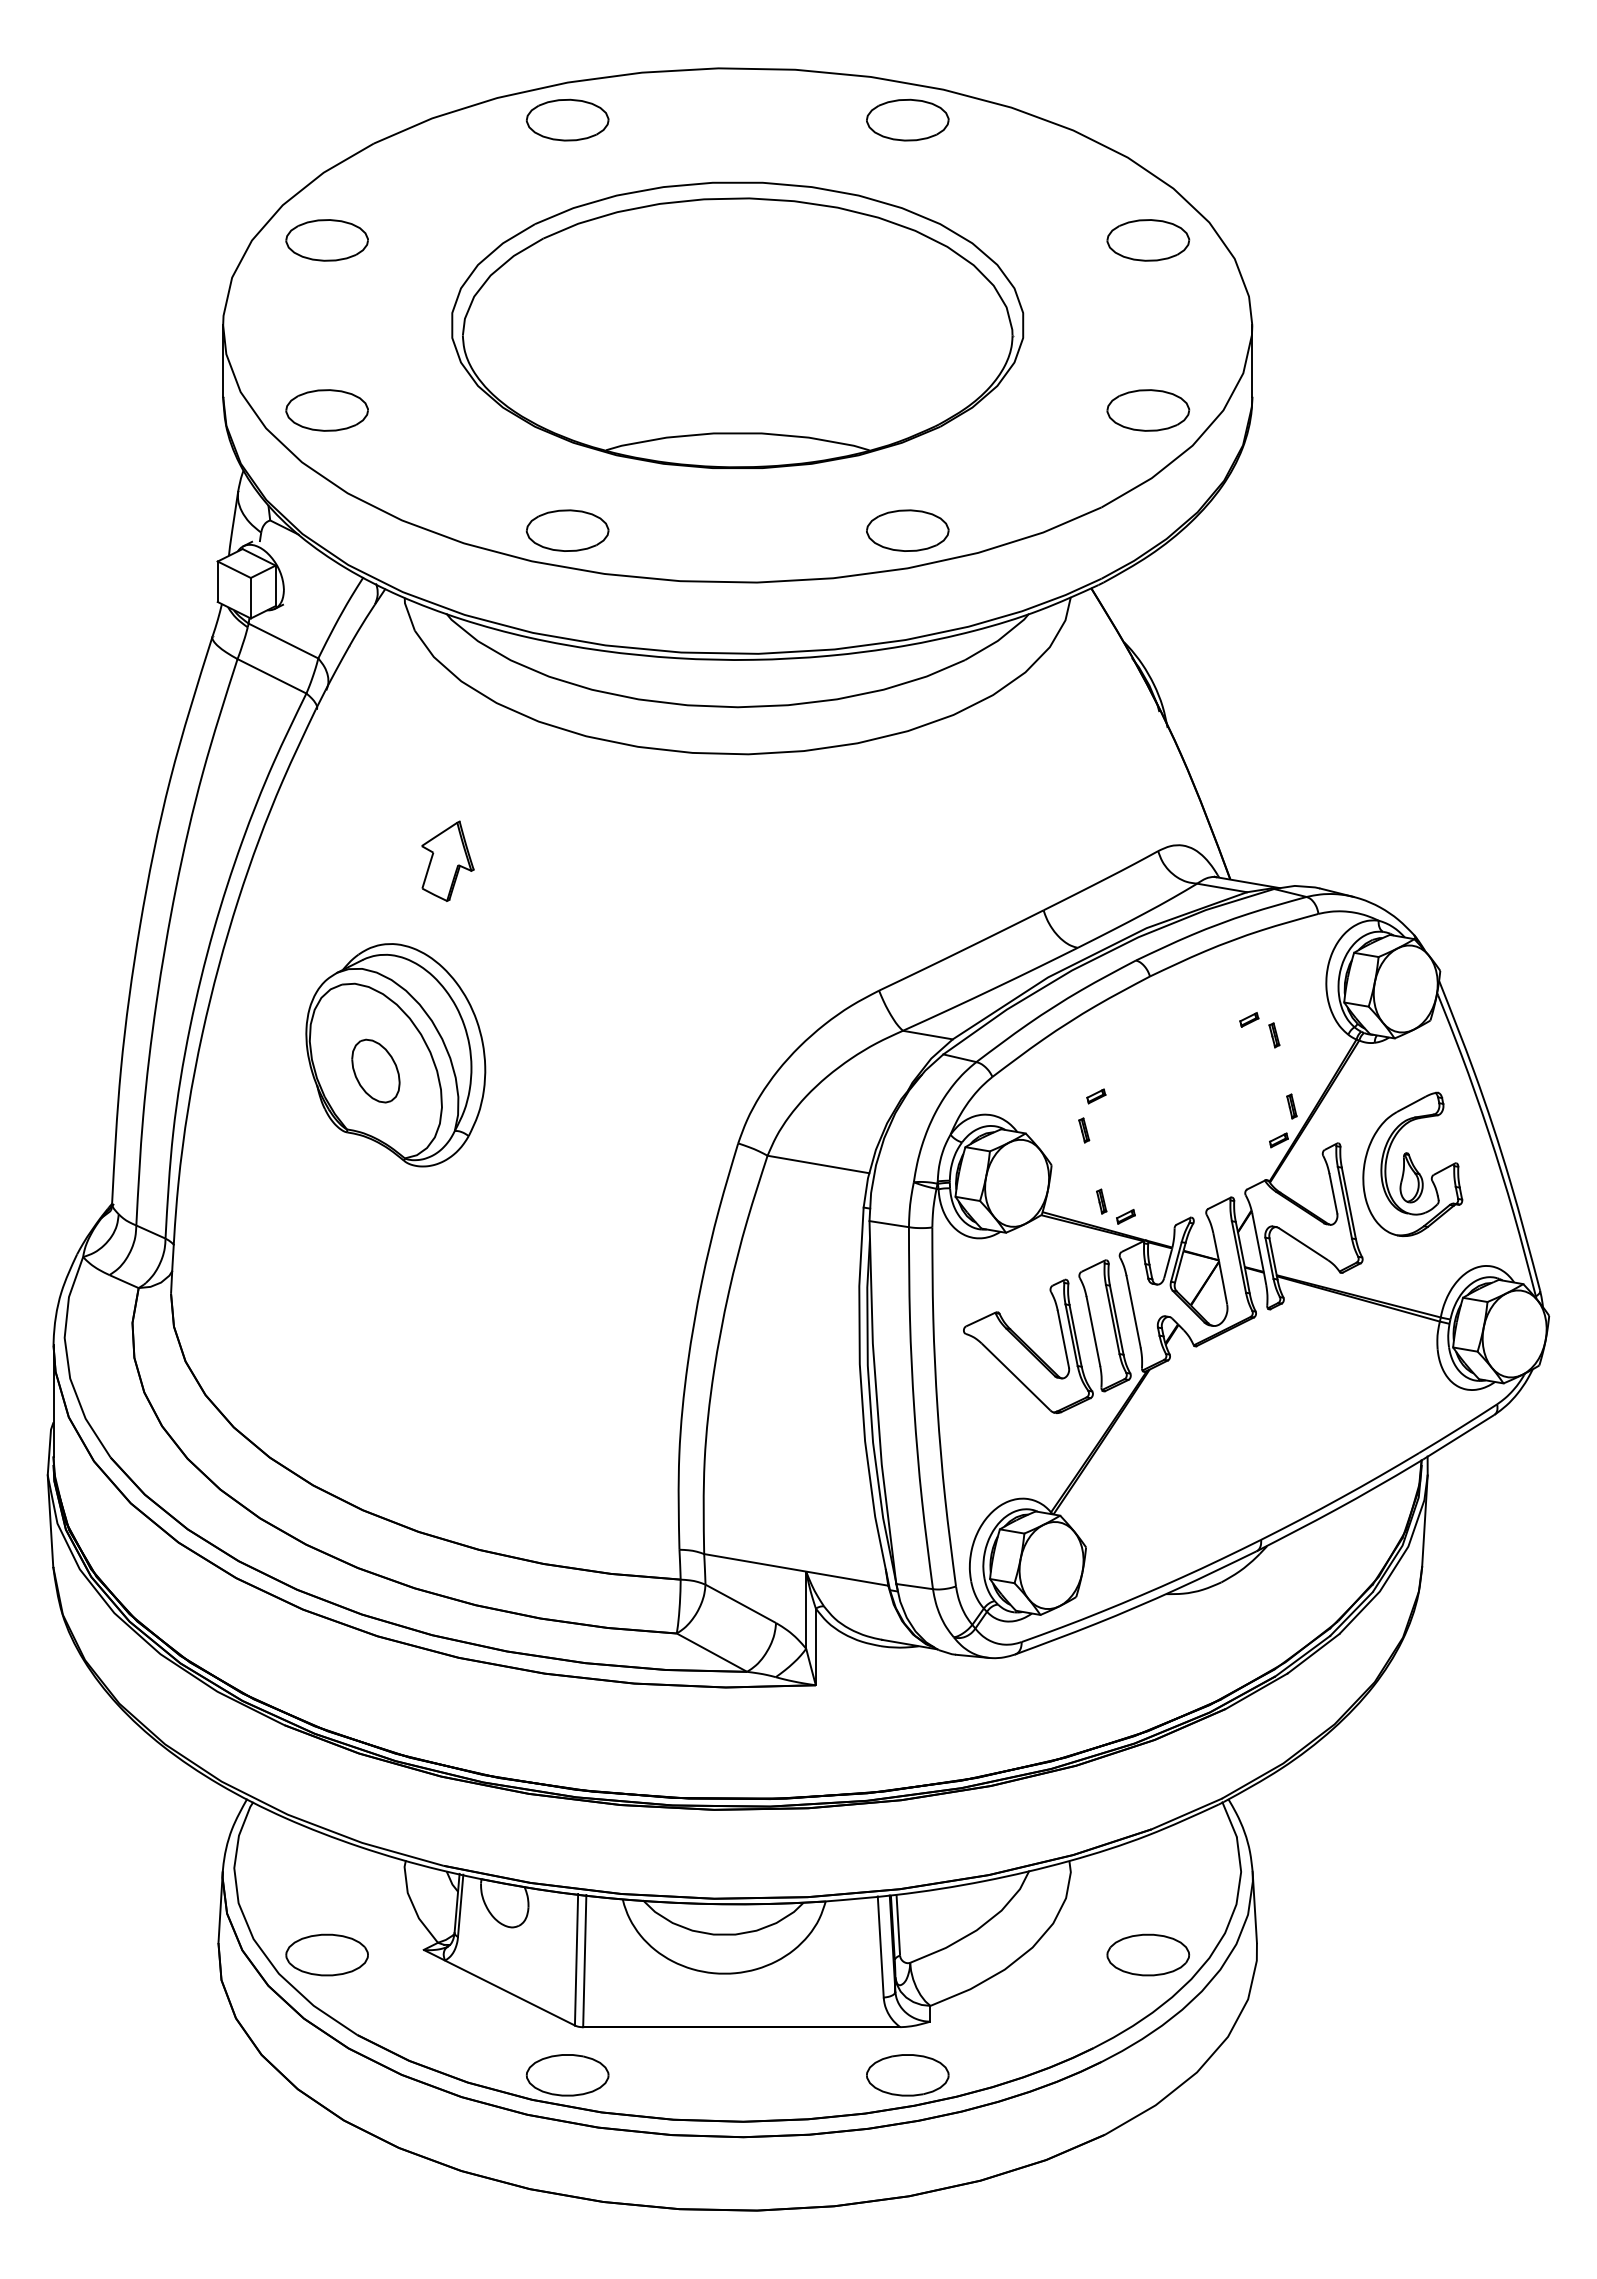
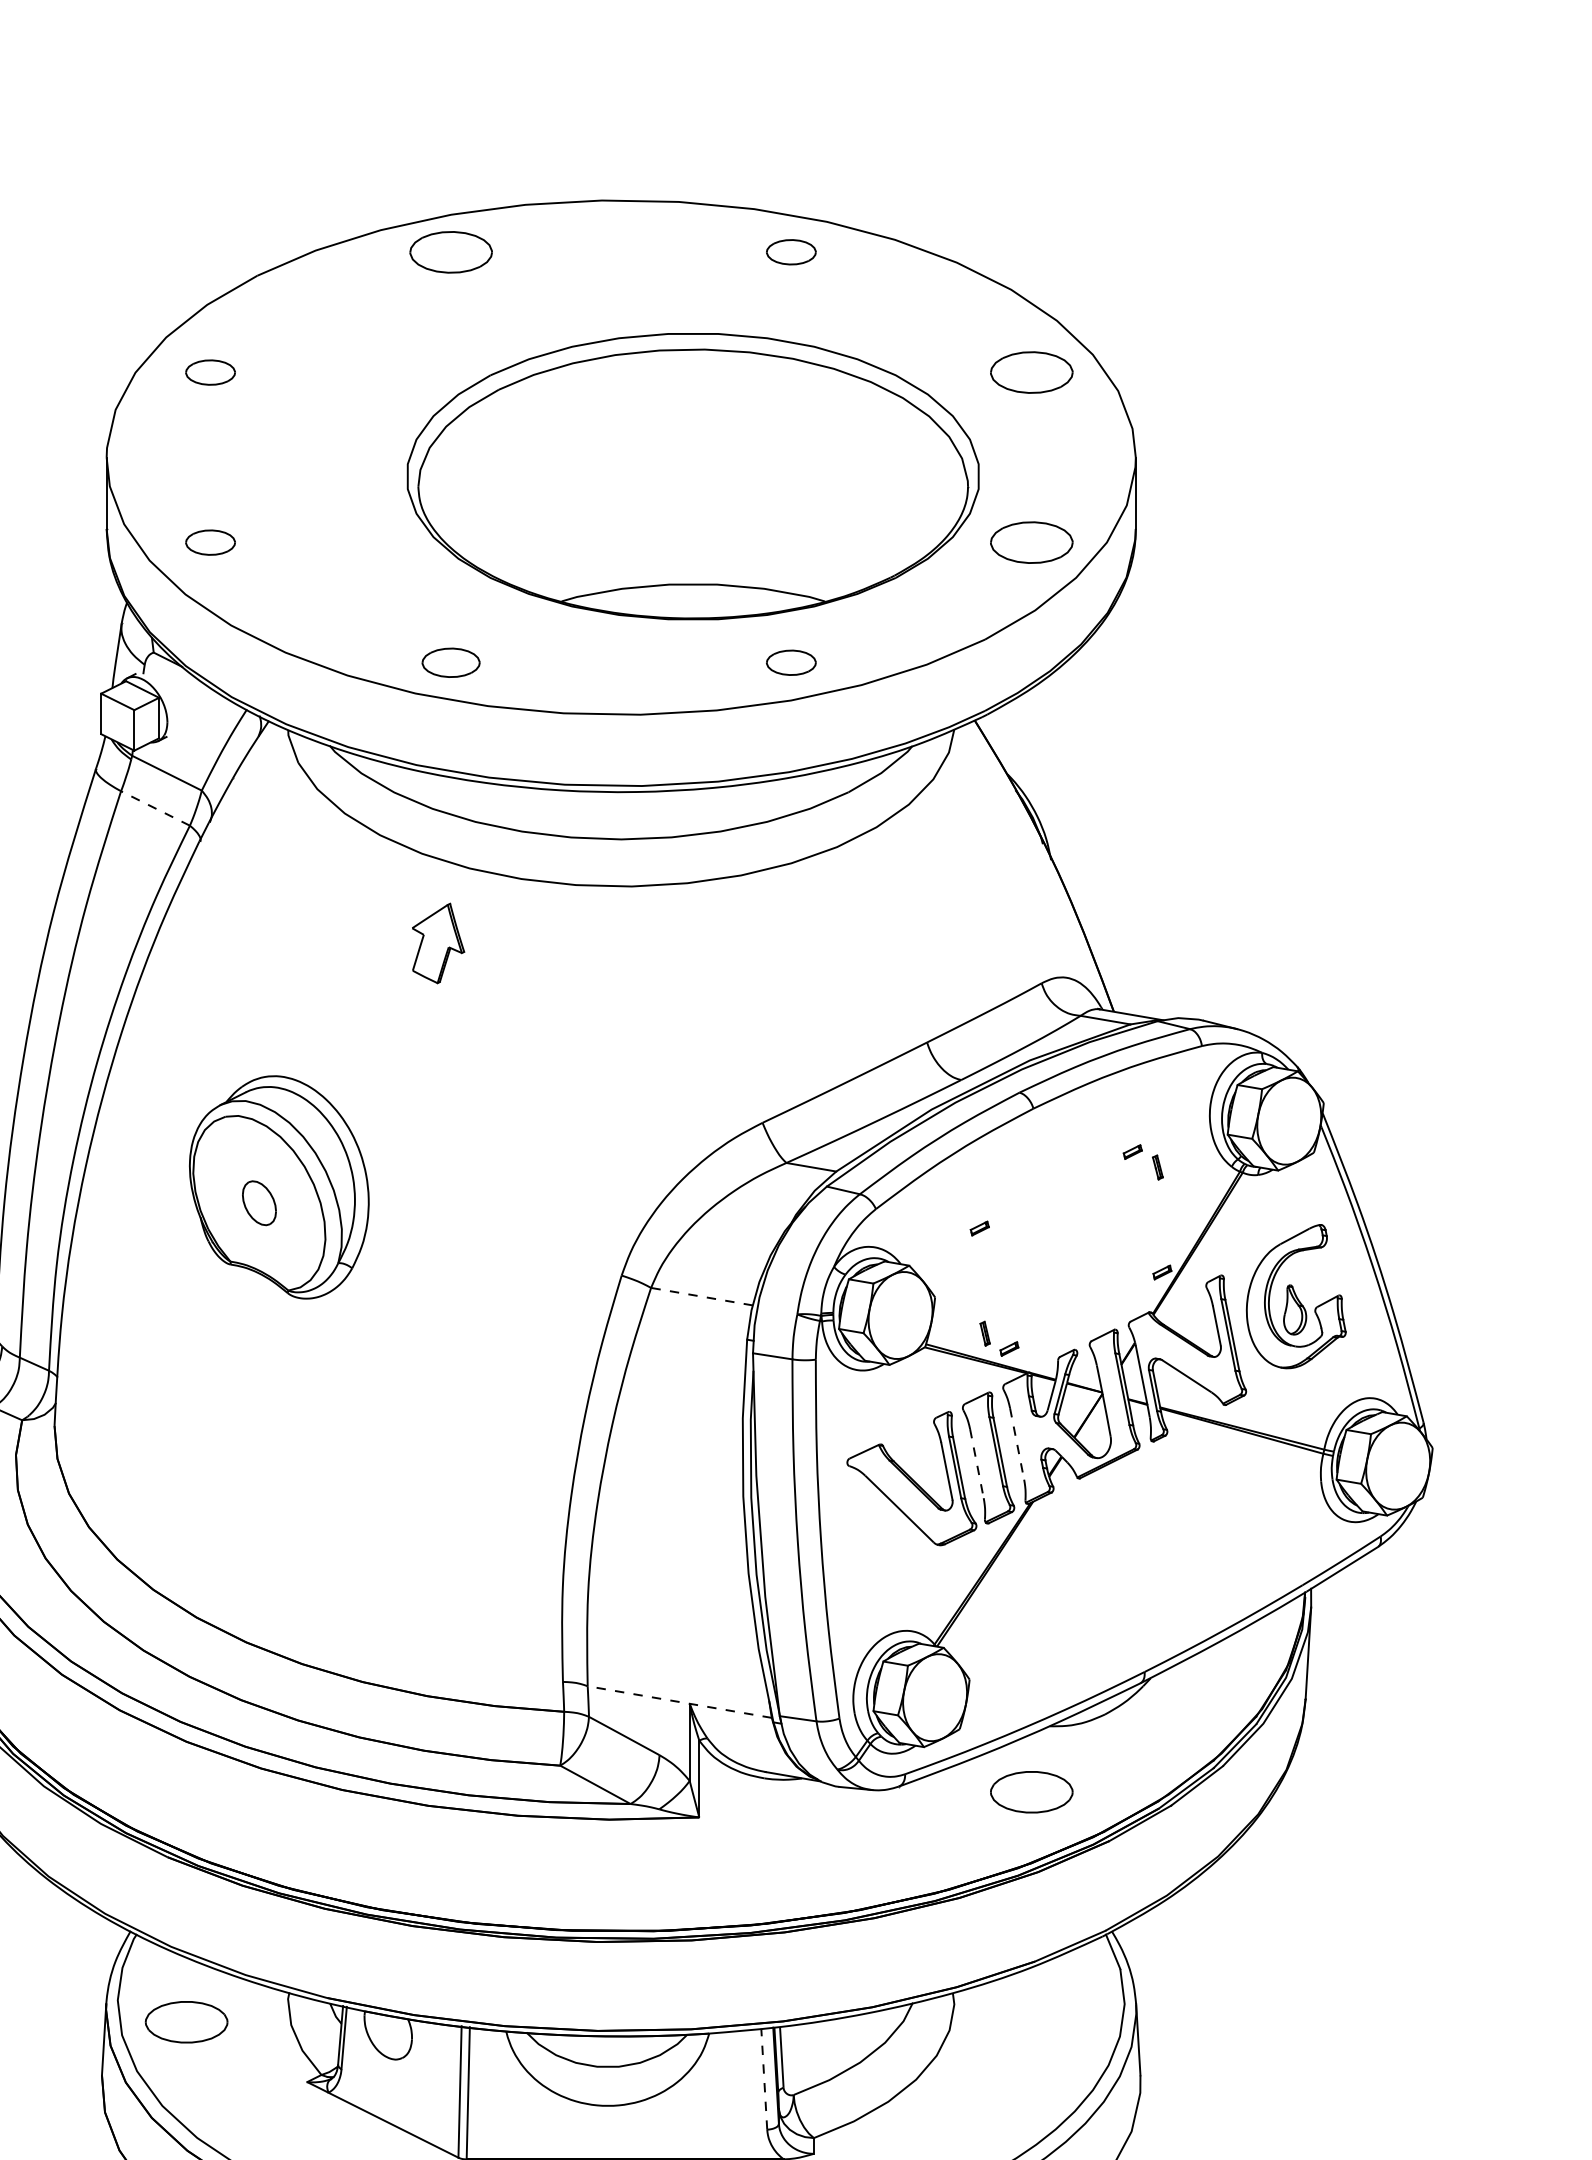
part: (907, 119) -> (791, 251), size x0.6
part: (326, 240) -> (210, 372), size x0.6
part: (737, 324) -> (693, 475), moved
part: (326, 410) -> (210, 542), size x0.6
part: (567, 530) -> (451, 662), size x0.7
part: (907, 530) -> (791, 662), size x0.6
line: (271, 676) -> (155, 808), solid -> dashed
part: (447, 860) -> (438, 942), moved
part: (375, 1070) -> (259, 1202), size x0.7
part: (1291, 1106) -> (1175, 1238), removed
part: (1084, 1130) -> (968, 1262), removed
line: (818, 1164) -> (702, 1296), solid -> dashed
line: (1133, 1312) -> (1017, 1444), solid -> dashed
line: (1093, 1331) -> (977, 1463), solid -> dashed
line: (795, 1569) -> (679, 1701), solid -> dashed
line: (880, 1947) -> (764, 2079), solid -> dashed
part: (326, 1954) -> (186, 2021), moved
part: (1148, 1954) -> (1032, 1791), moved

